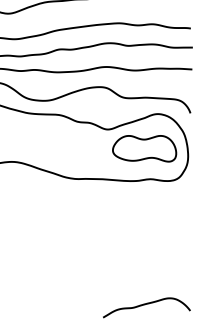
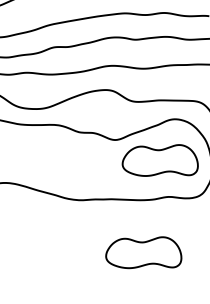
part: (127, 225) -> (143, 252), added

